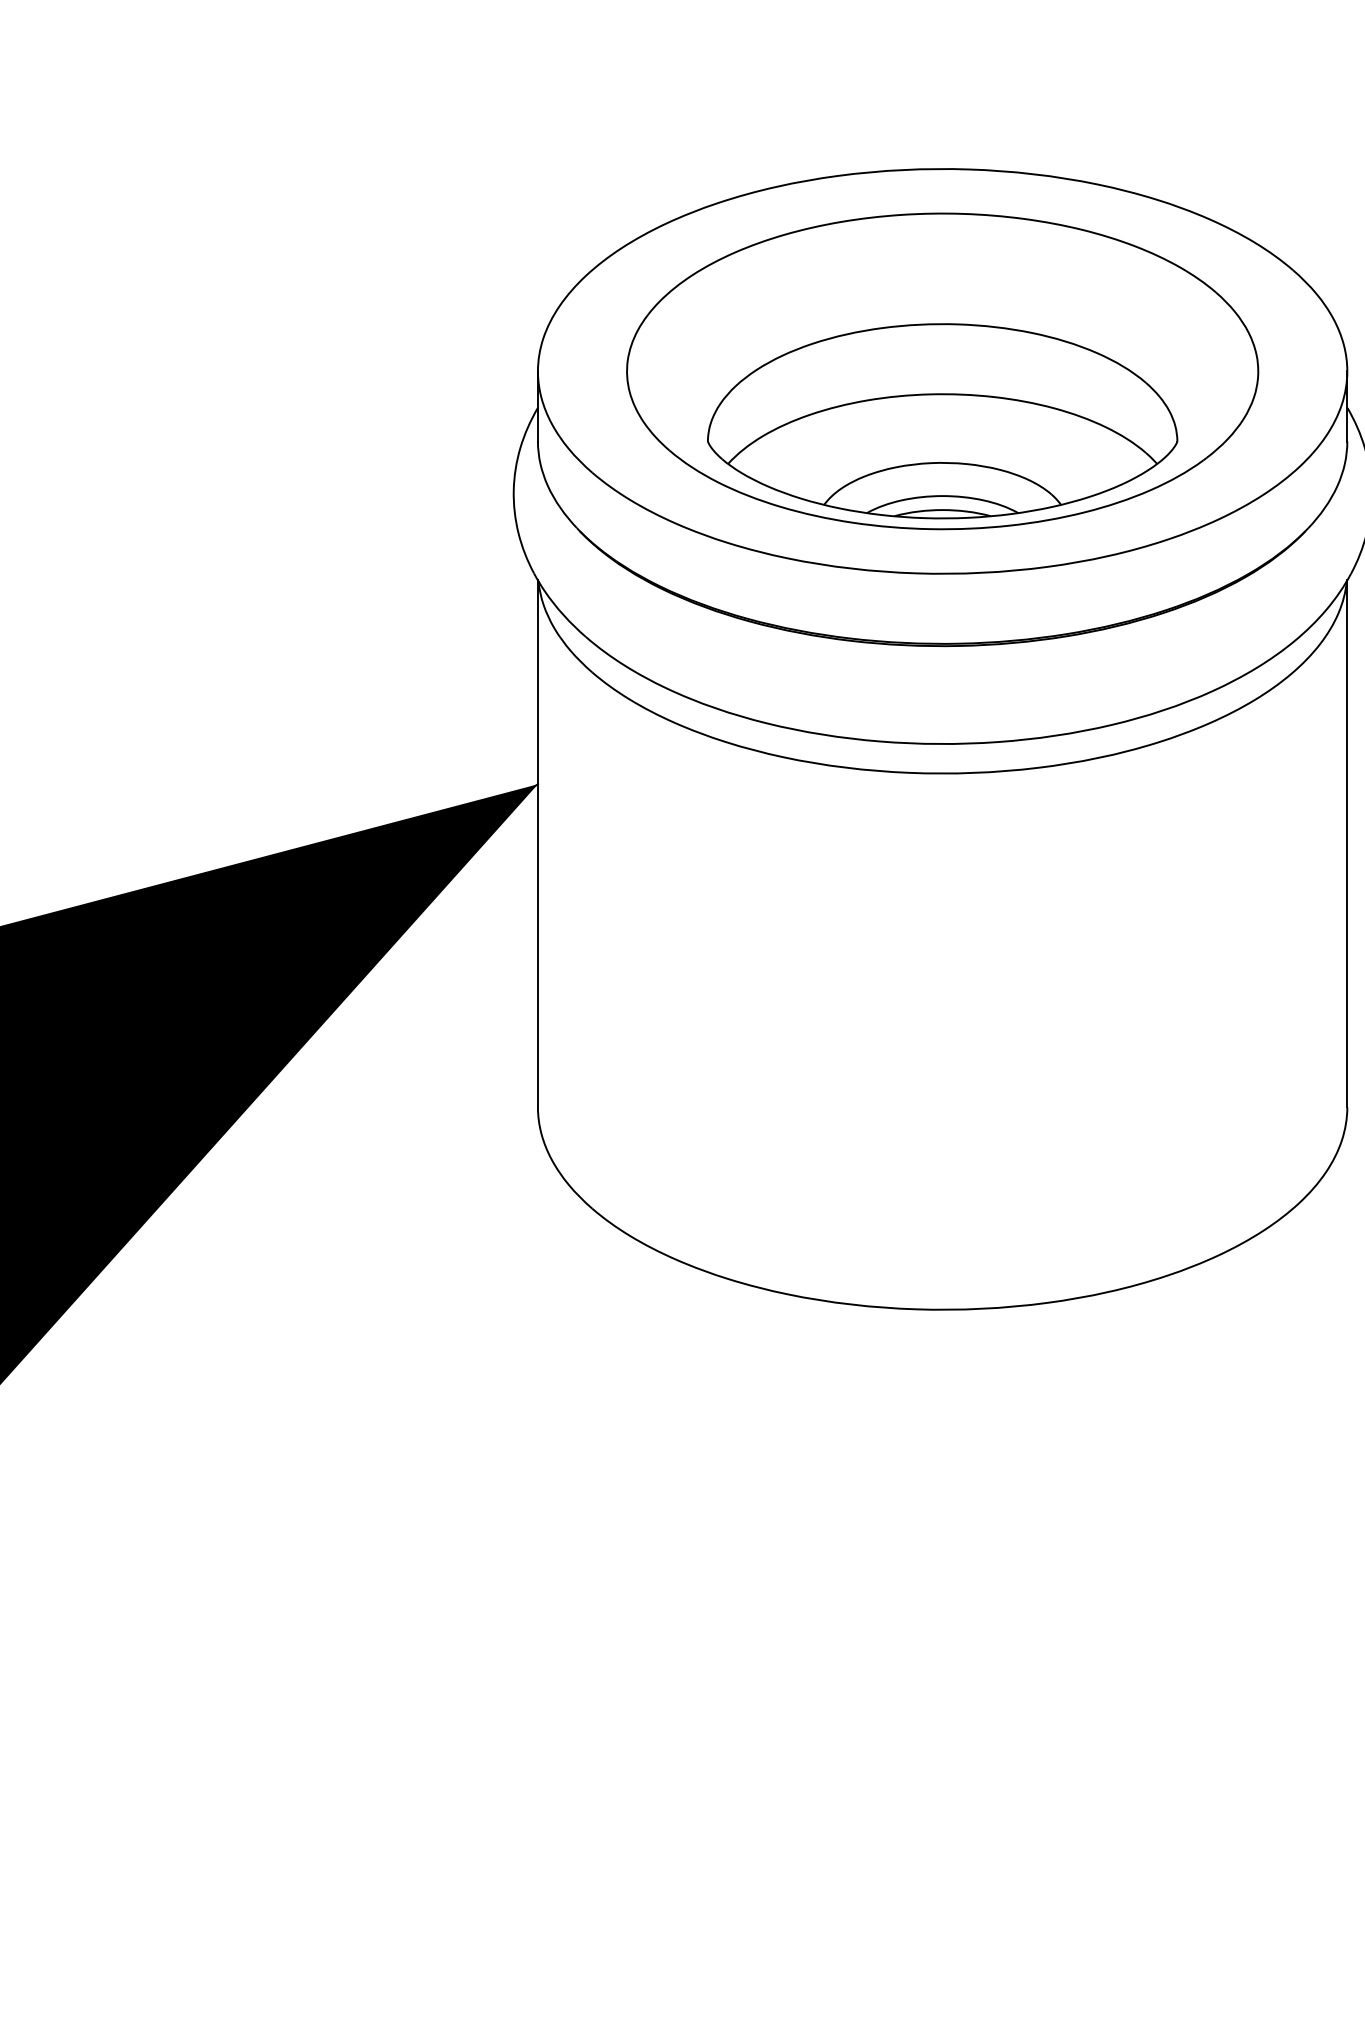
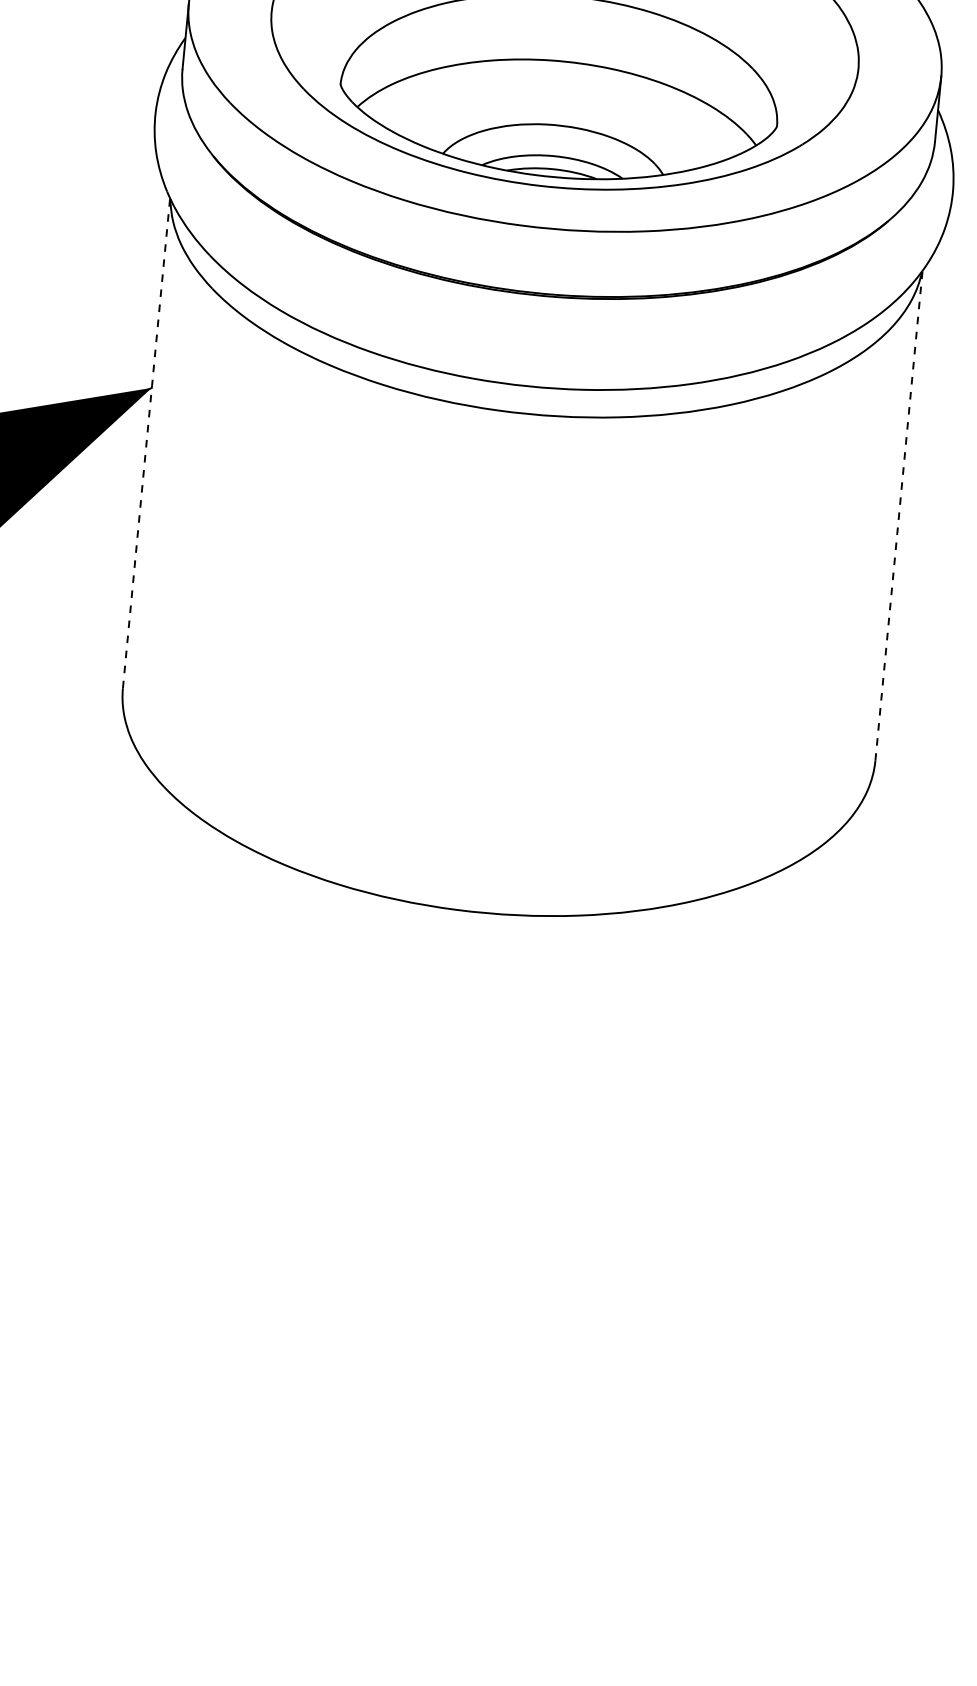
line: (537, 843) -> (146, 442), solid -> dashed
line: (1347, 843) -> (899, 515), solid -> dashed

